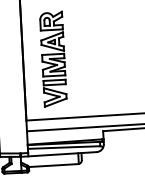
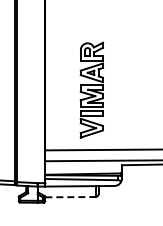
part: (52, 58) -> (91, 89), moved
line: (53, 165) -> (70, 197), solid -> dashed

